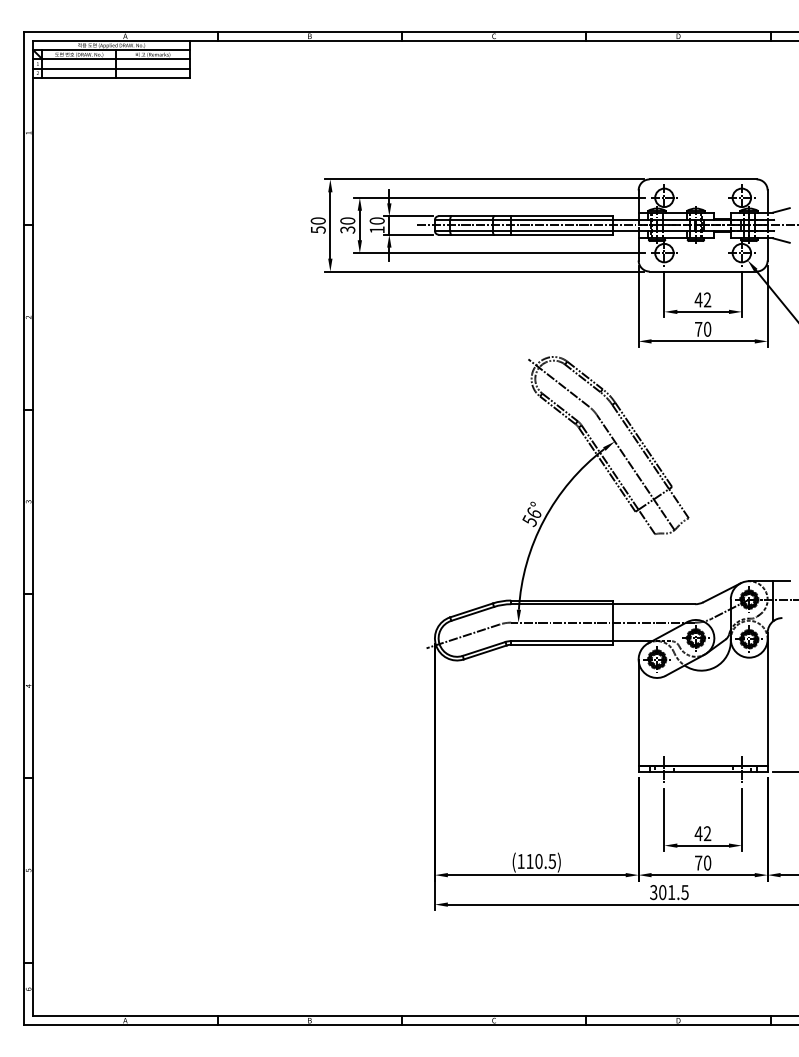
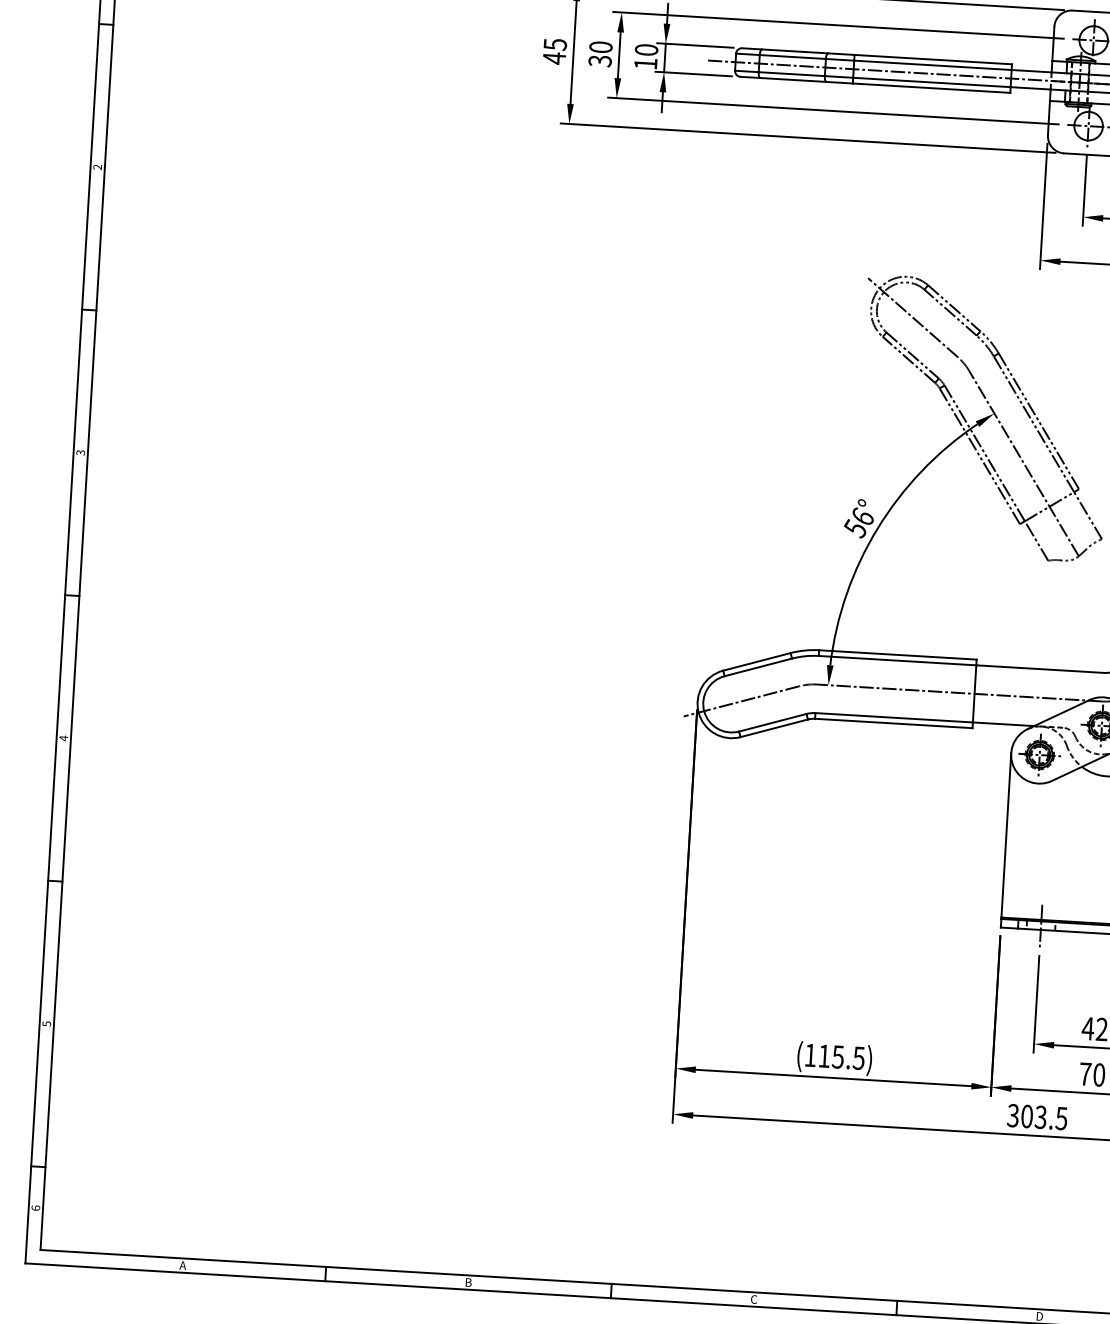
text: (317, 225) -> (553, 51), 50 -> 45
text: (538, 861) -> (837, 1057), (110.5) -> (115.5)
text: (671, 892) -> (1040, 1117), 301.5 -> 303.5

